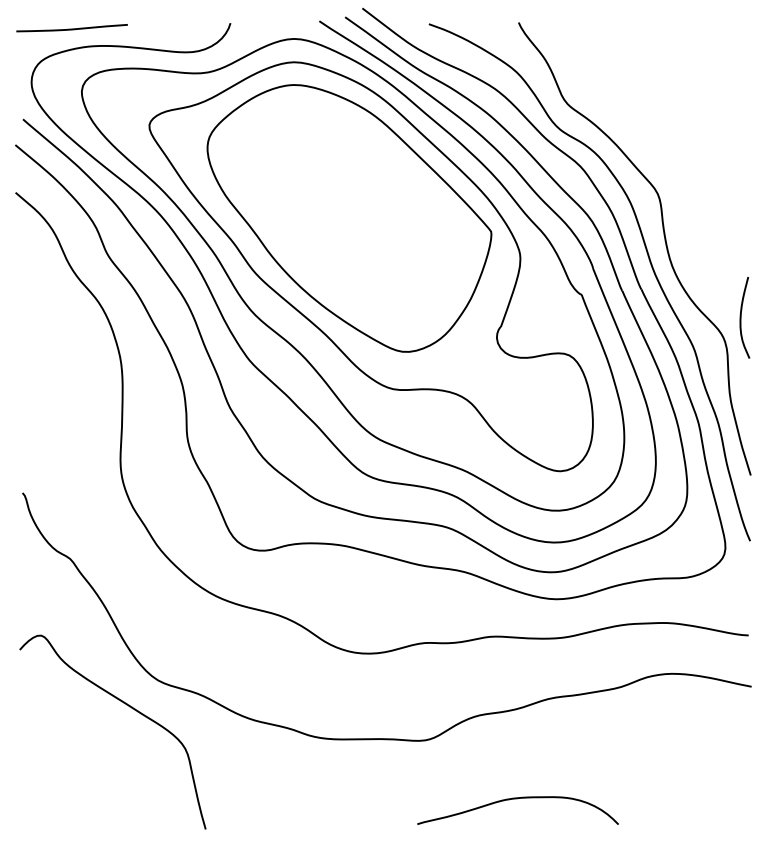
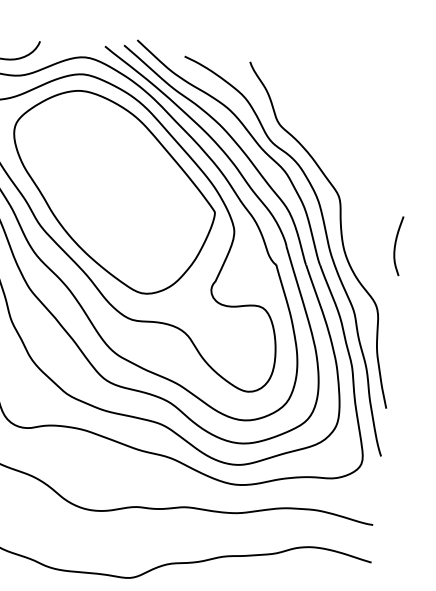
curve: (741, 317) -> (395, 245), moved

